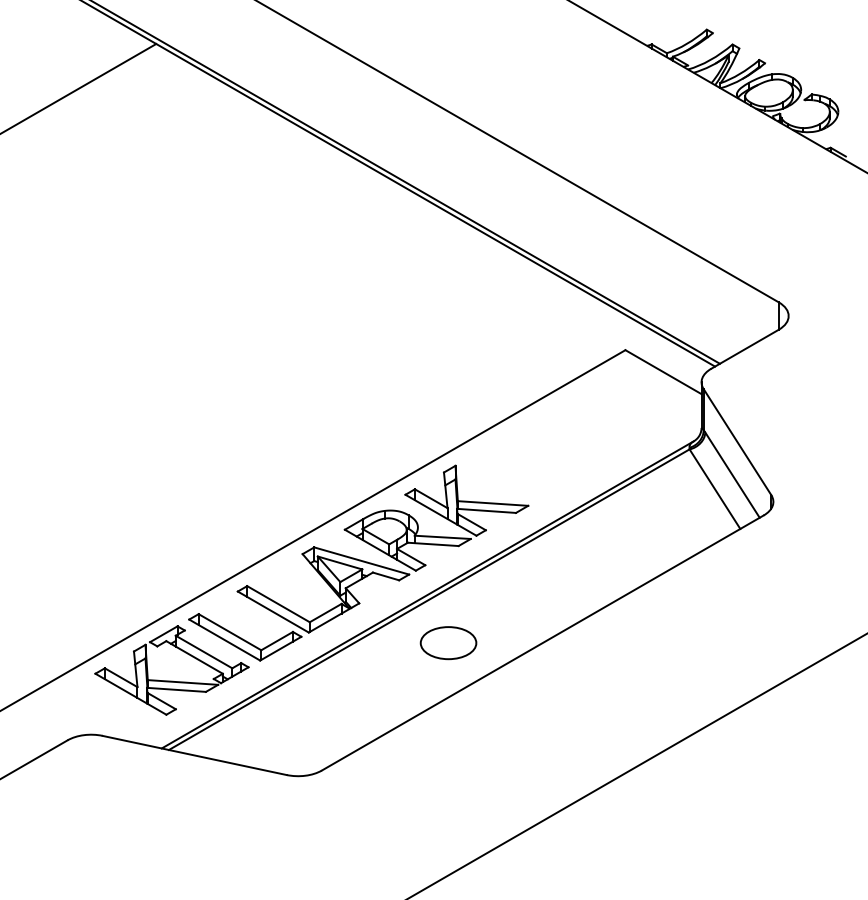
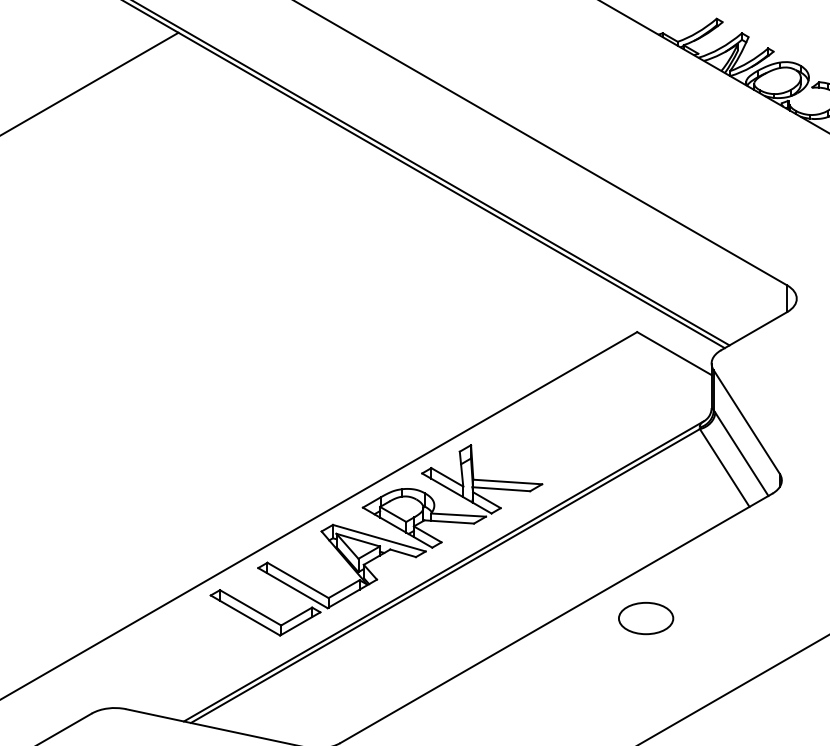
part: (448, 643) -> (646, 618), moved
part: (171, 680) -> (193, 655), removed

